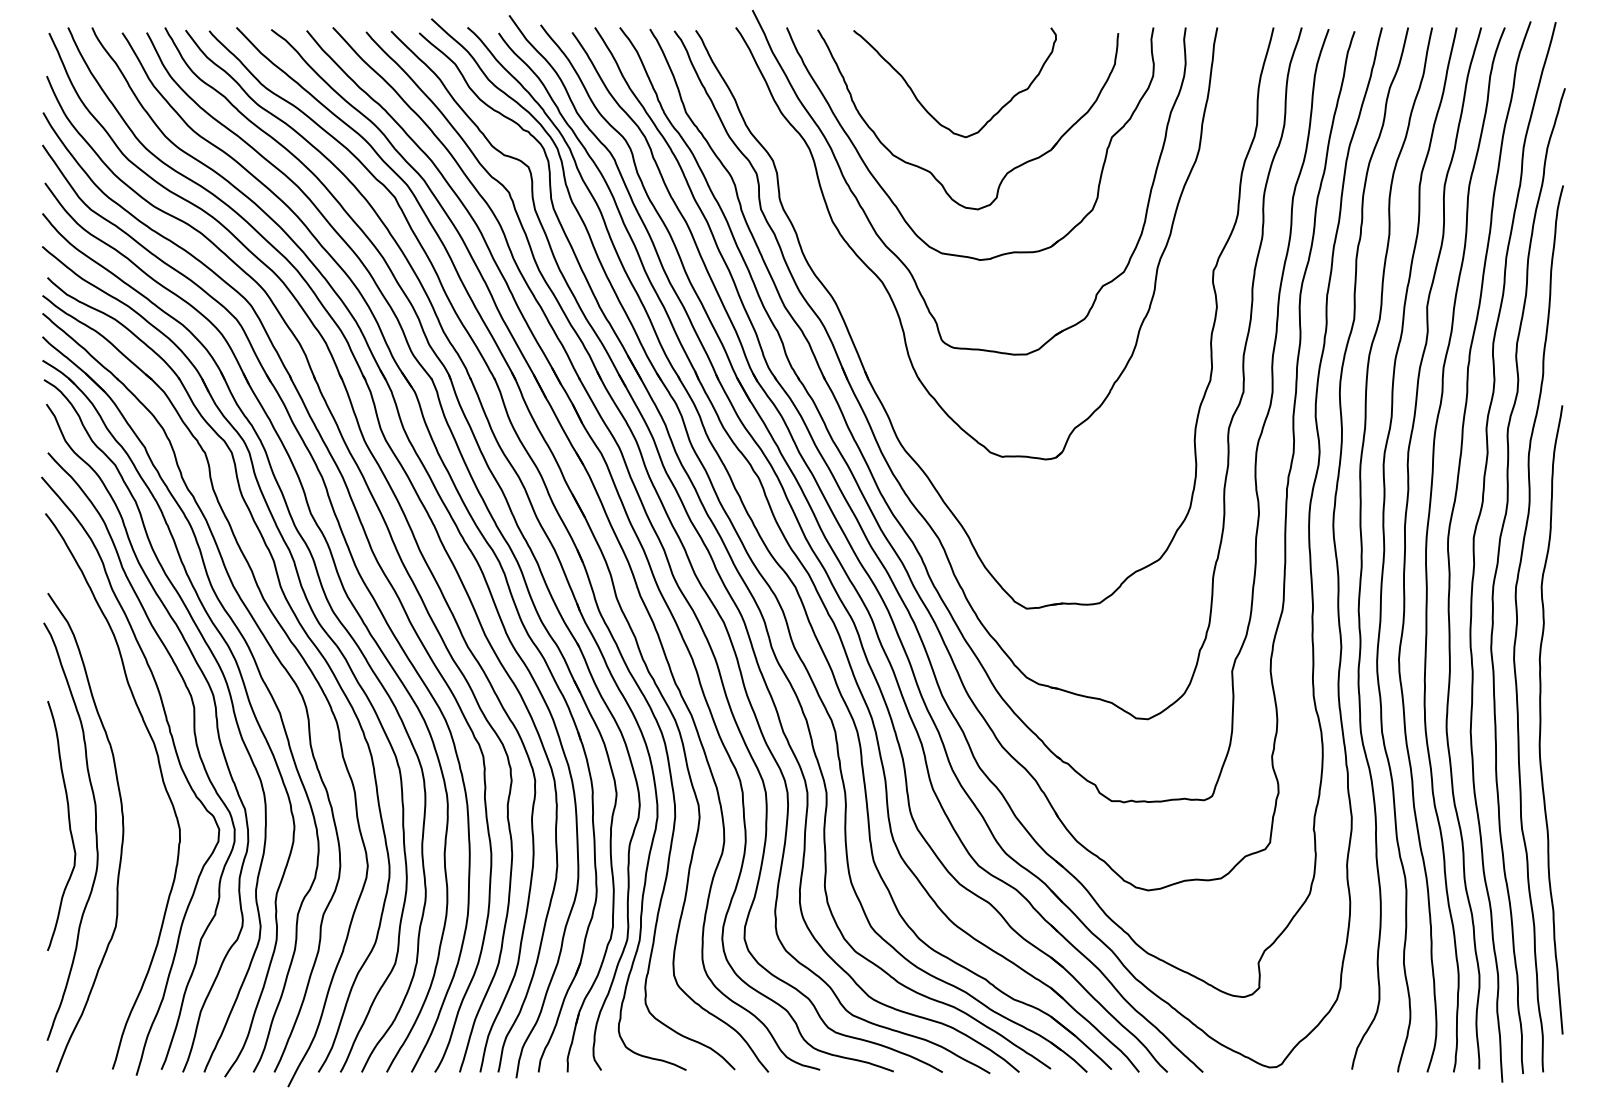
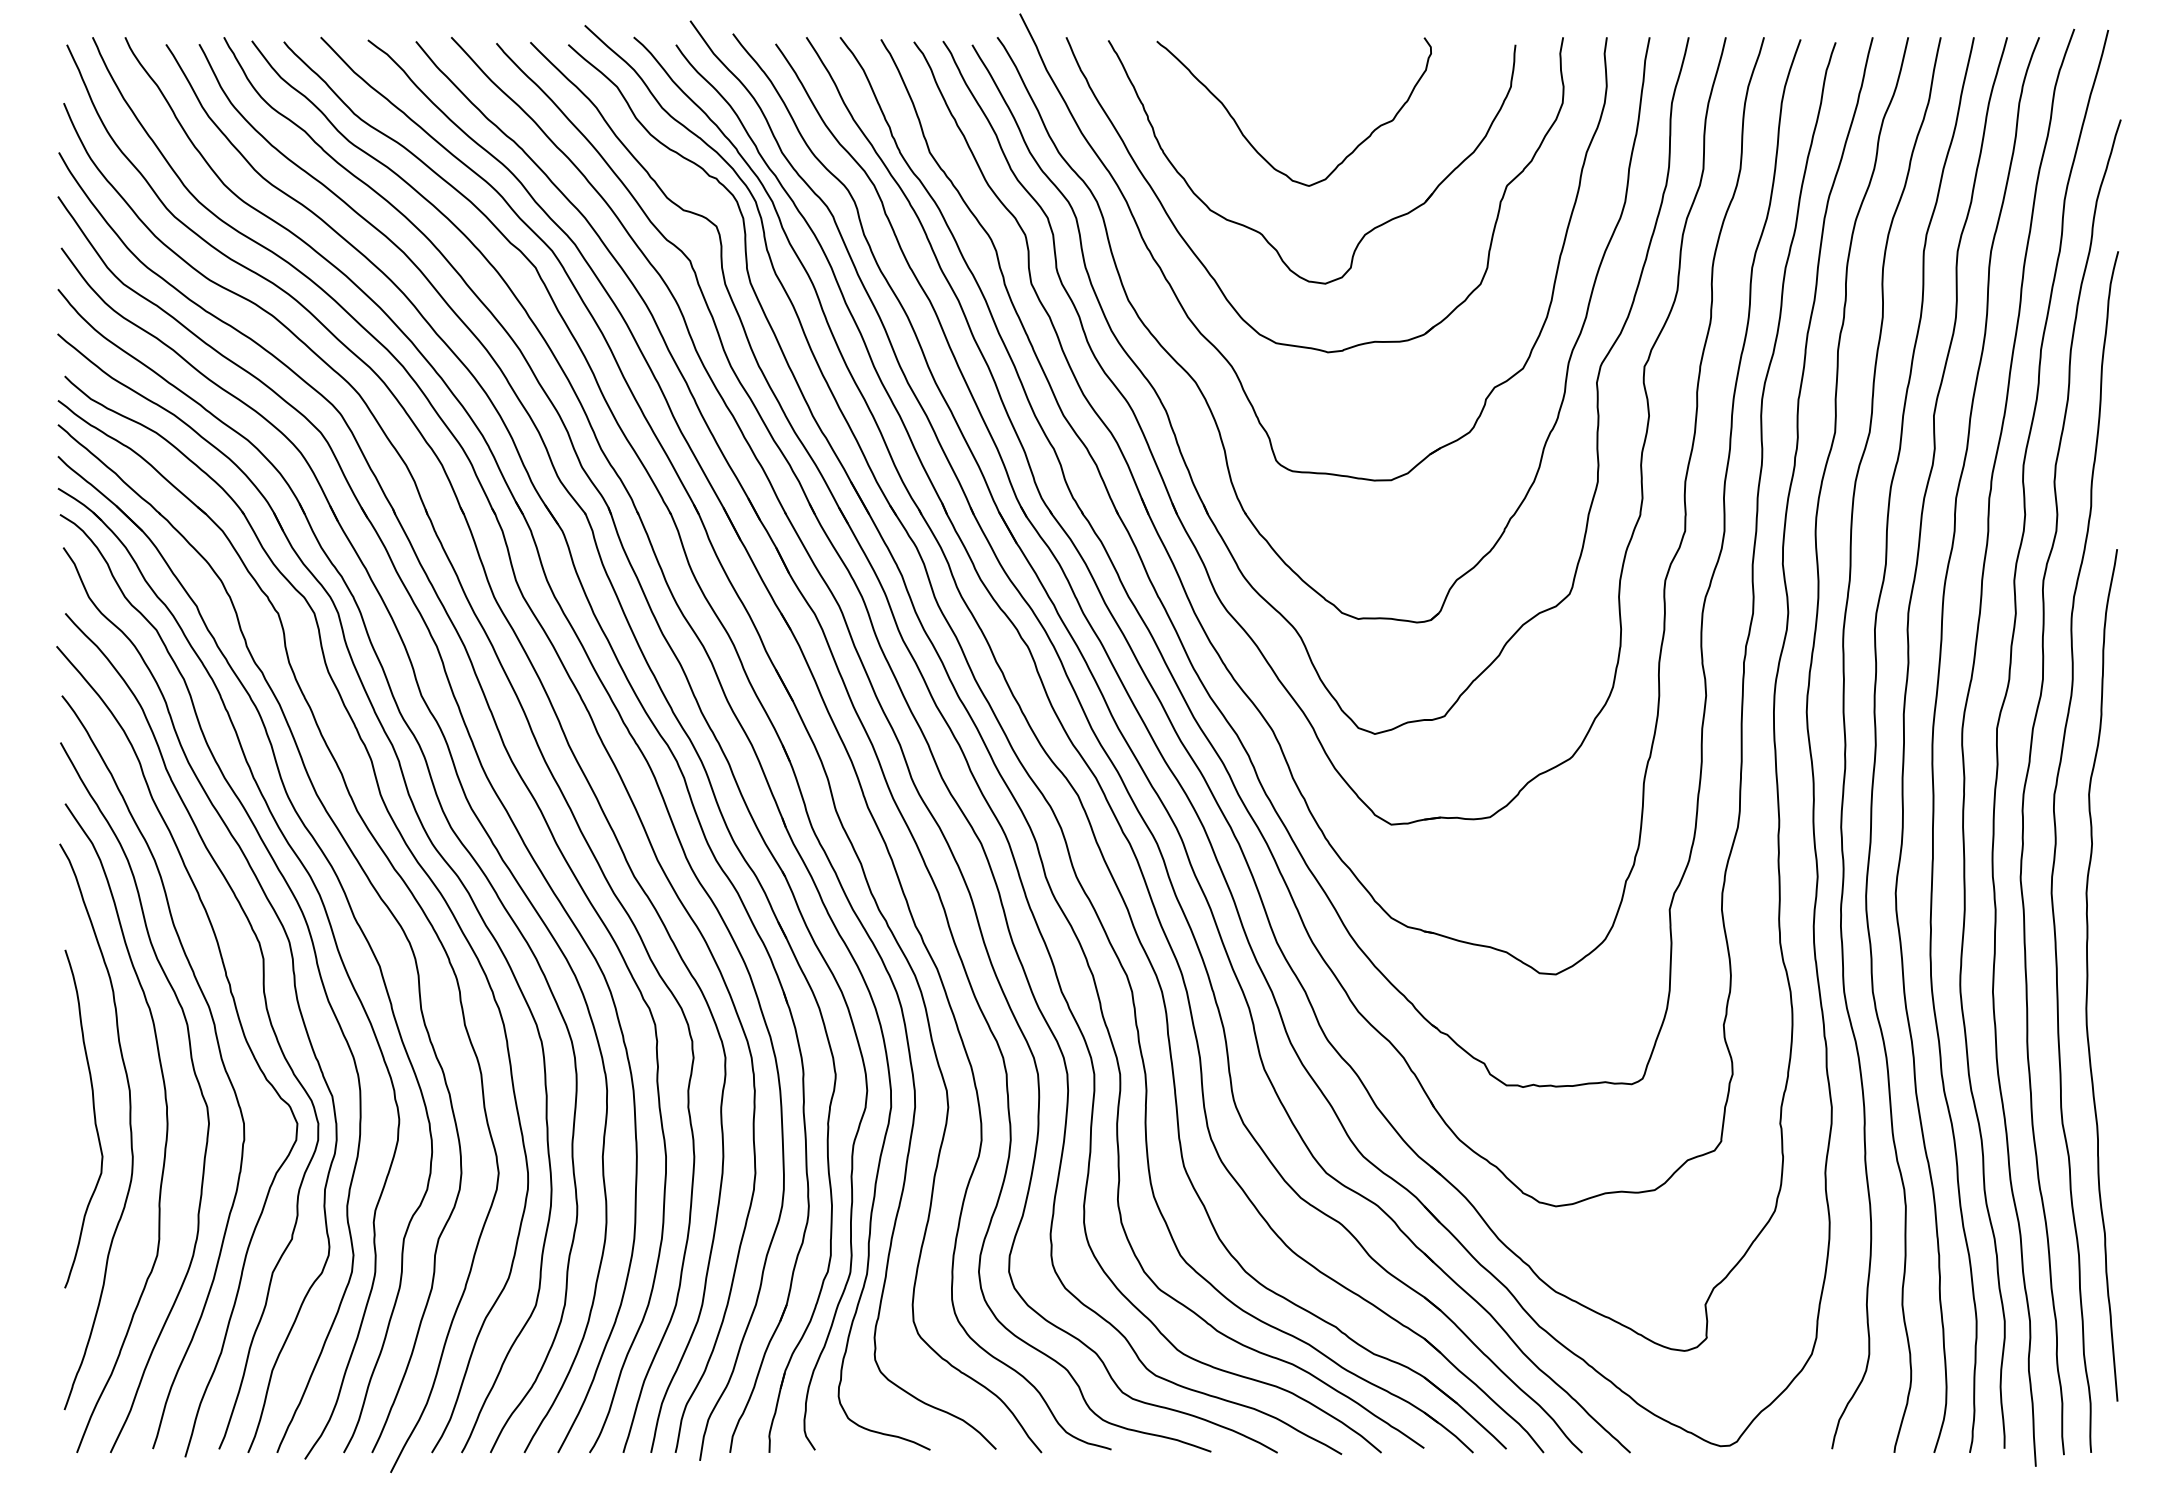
part: (868, 322) -> (1176, 436), added
curve: (143, 793) -> (194, 1075), added

